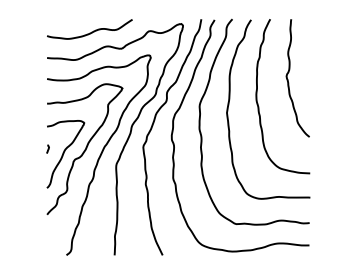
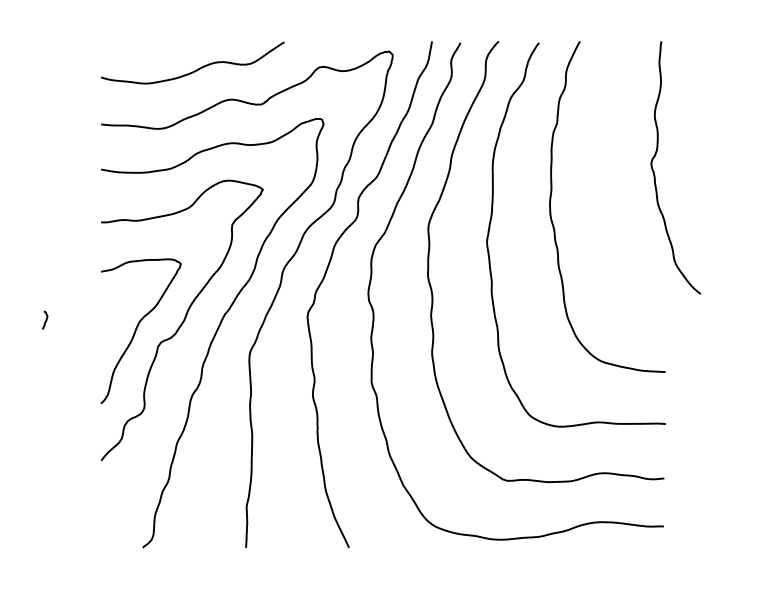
curve: (288, 79) -> (655, 170), moved
curve: (47, 148) -> (44, 318), moved

